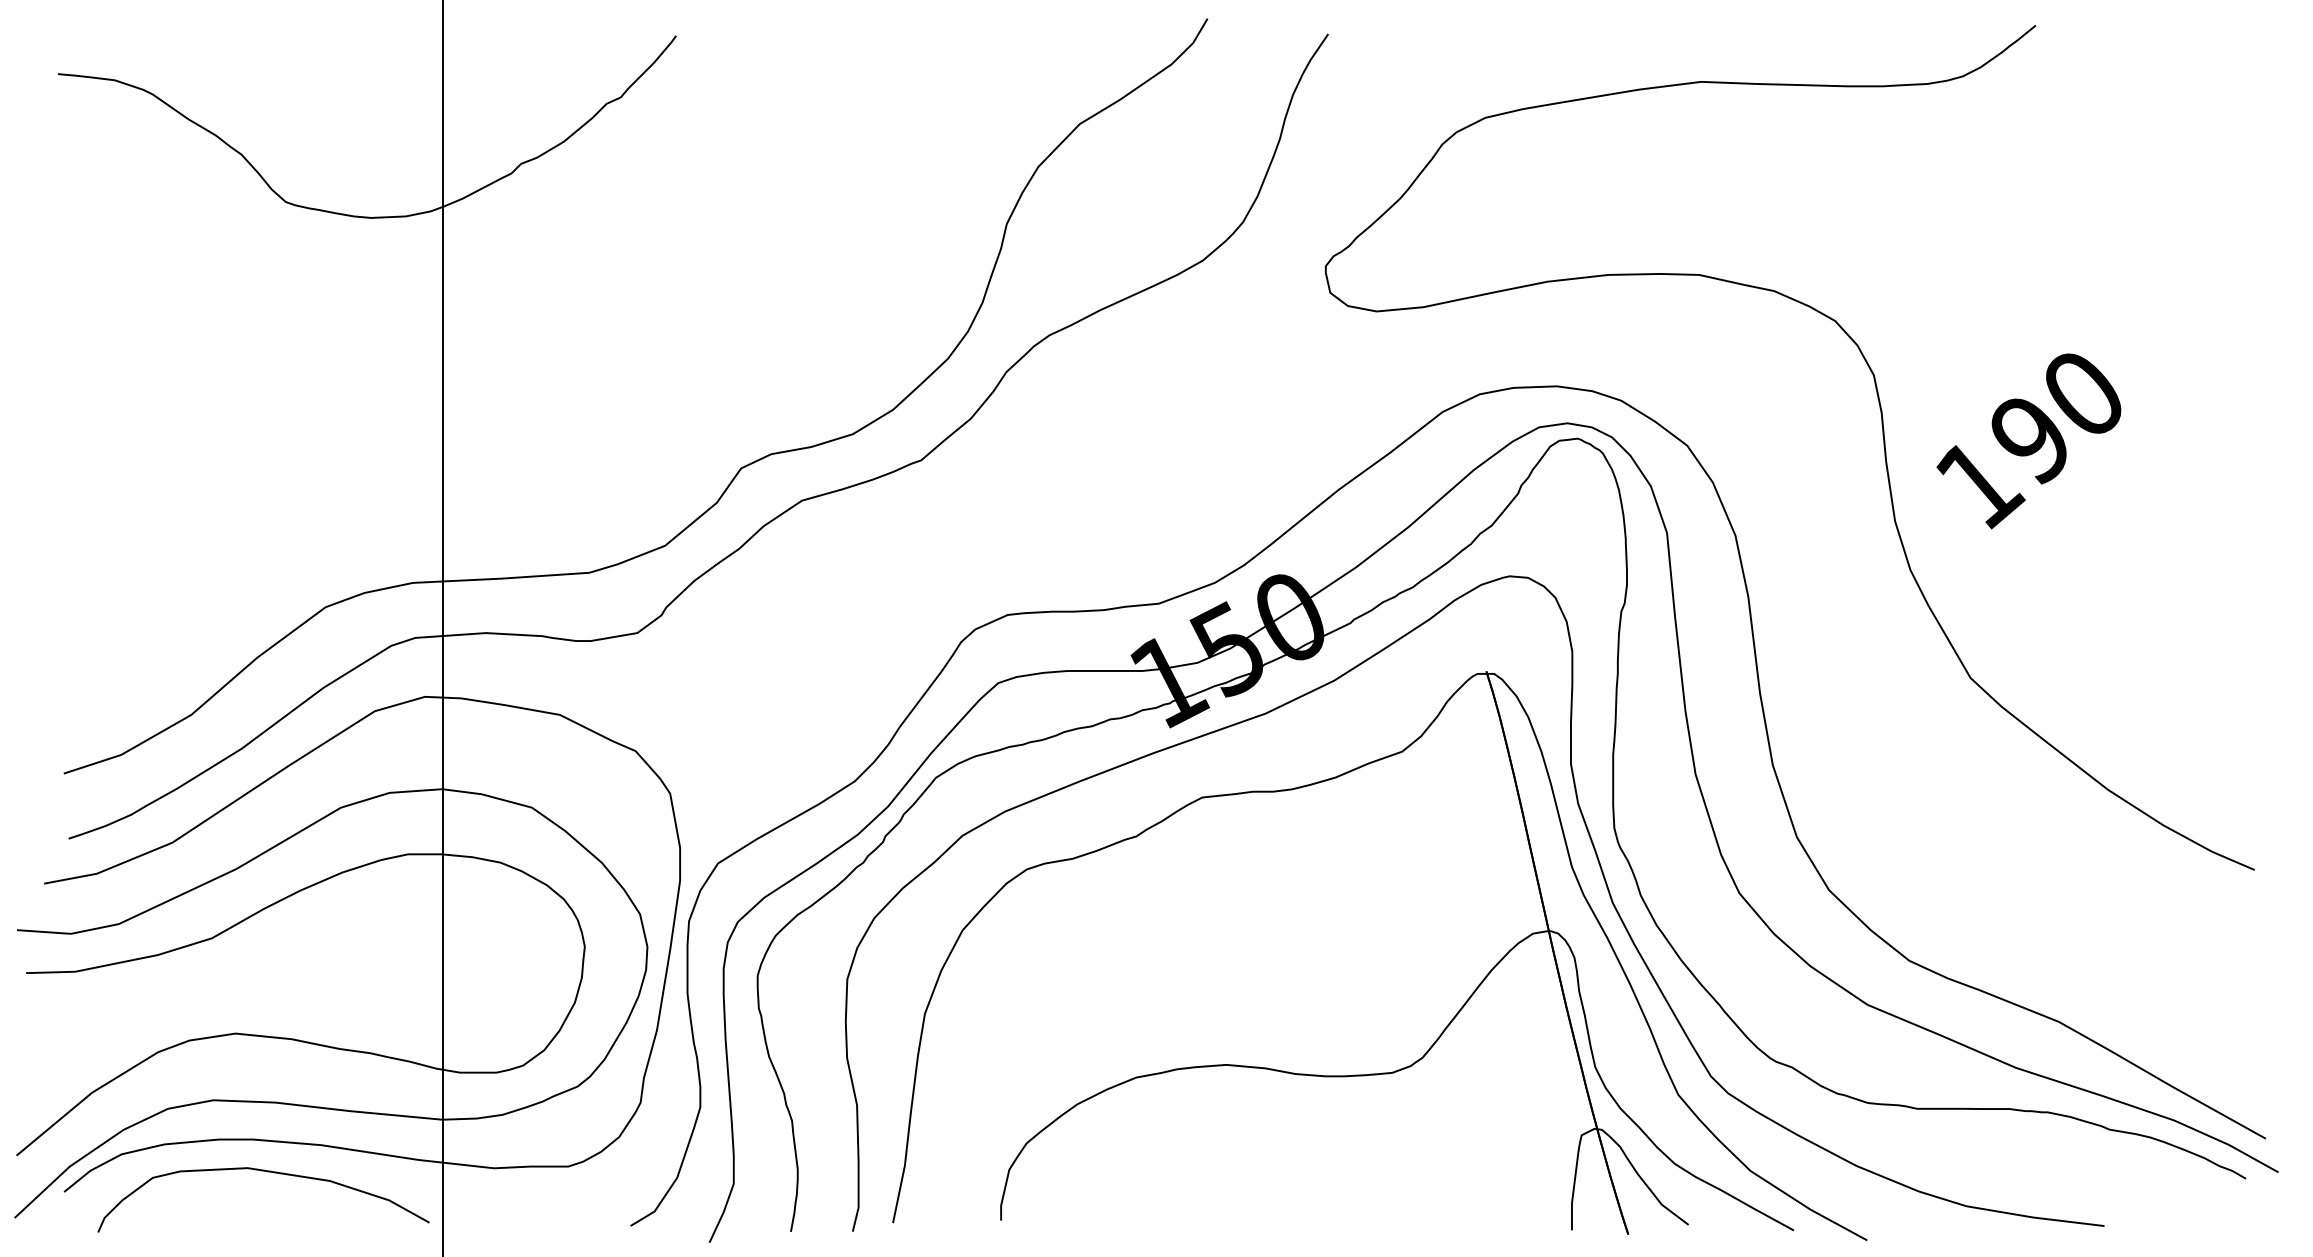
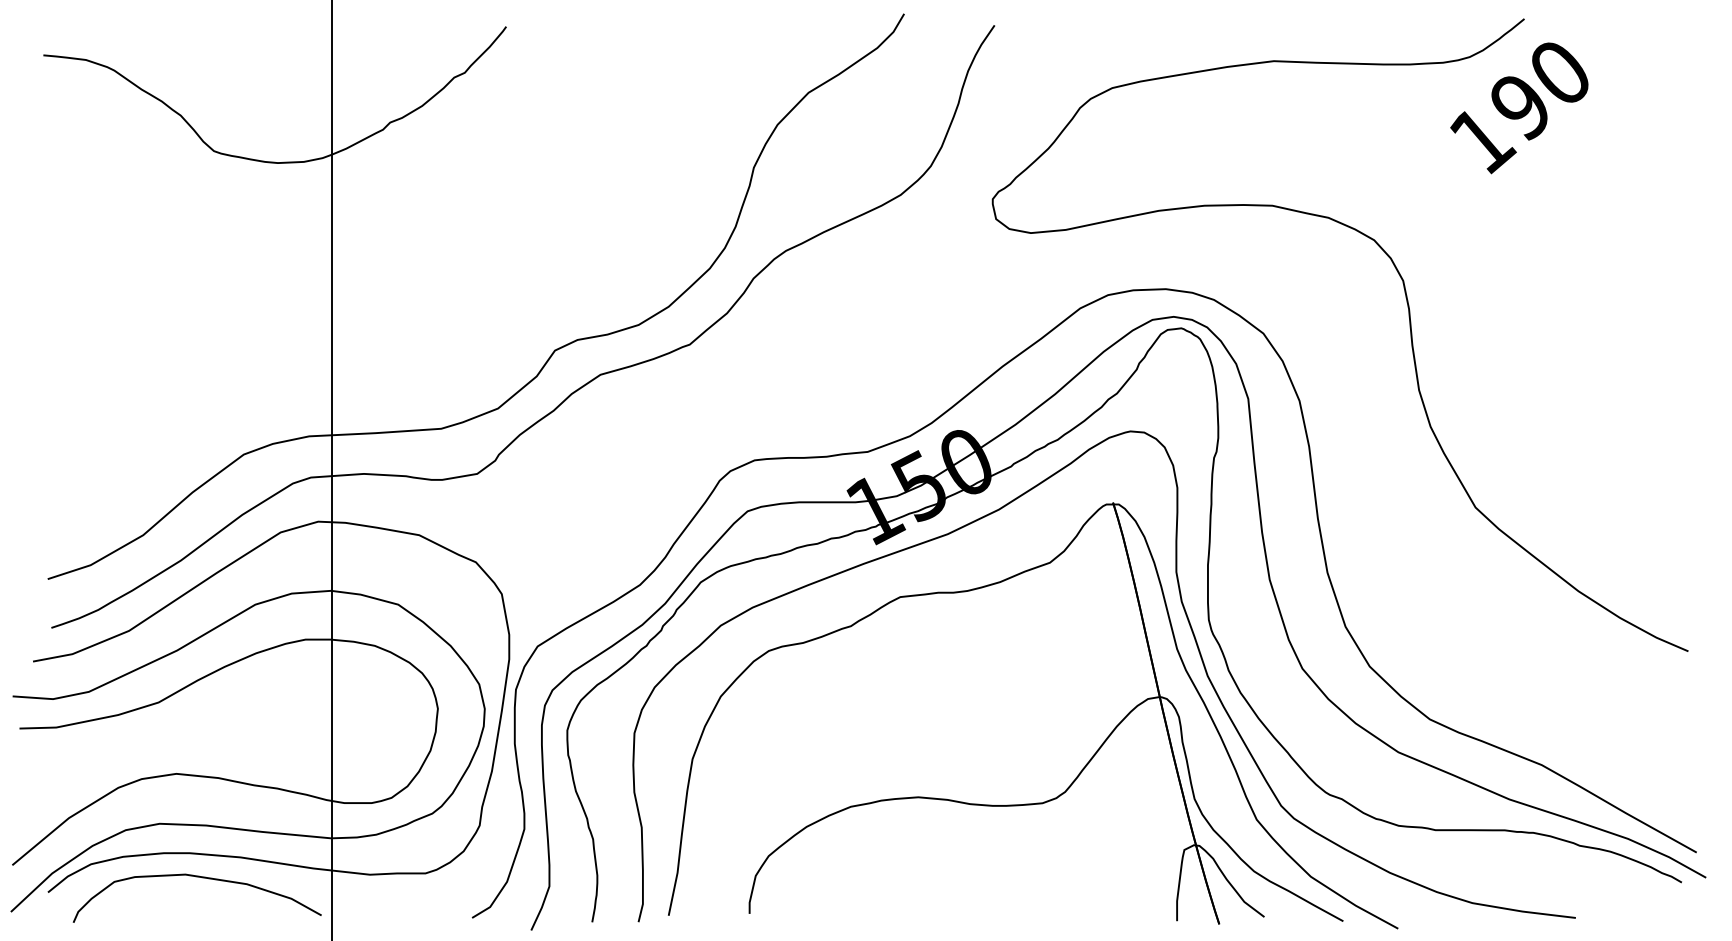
text: (2029, 441) -> (1519, 108), moved

